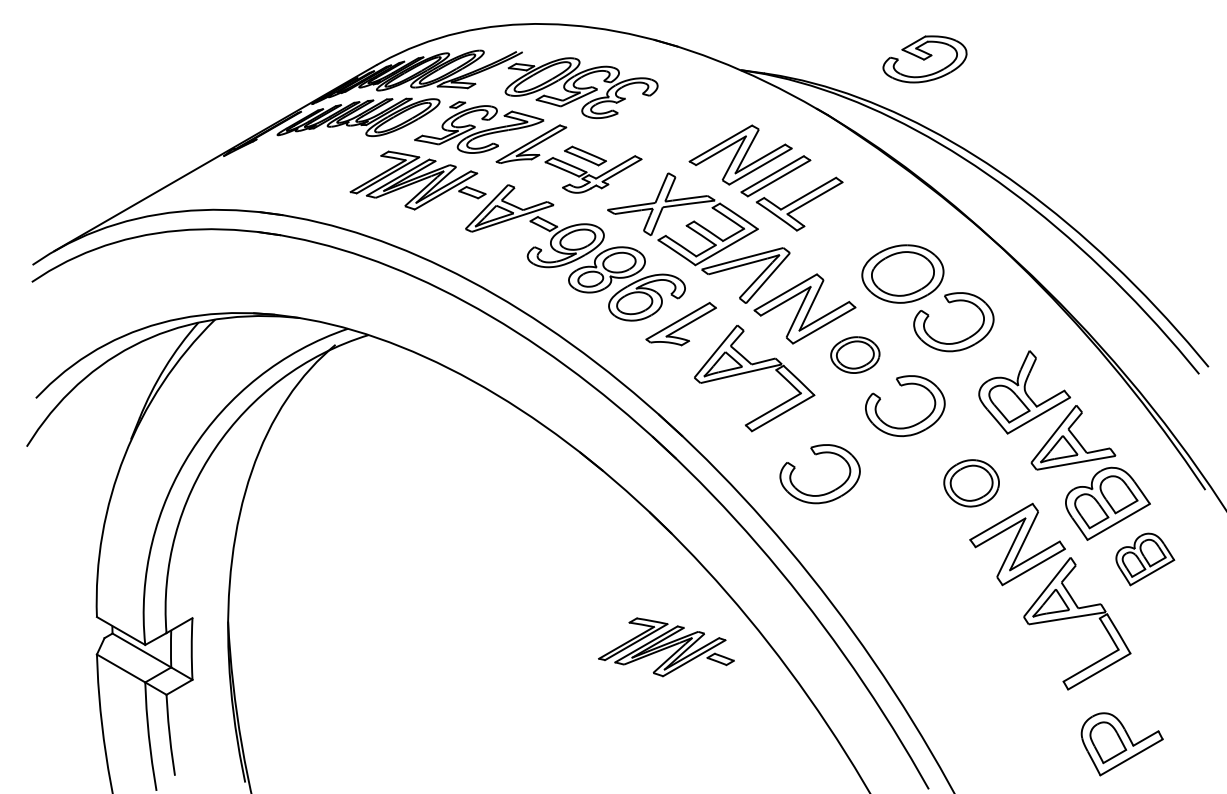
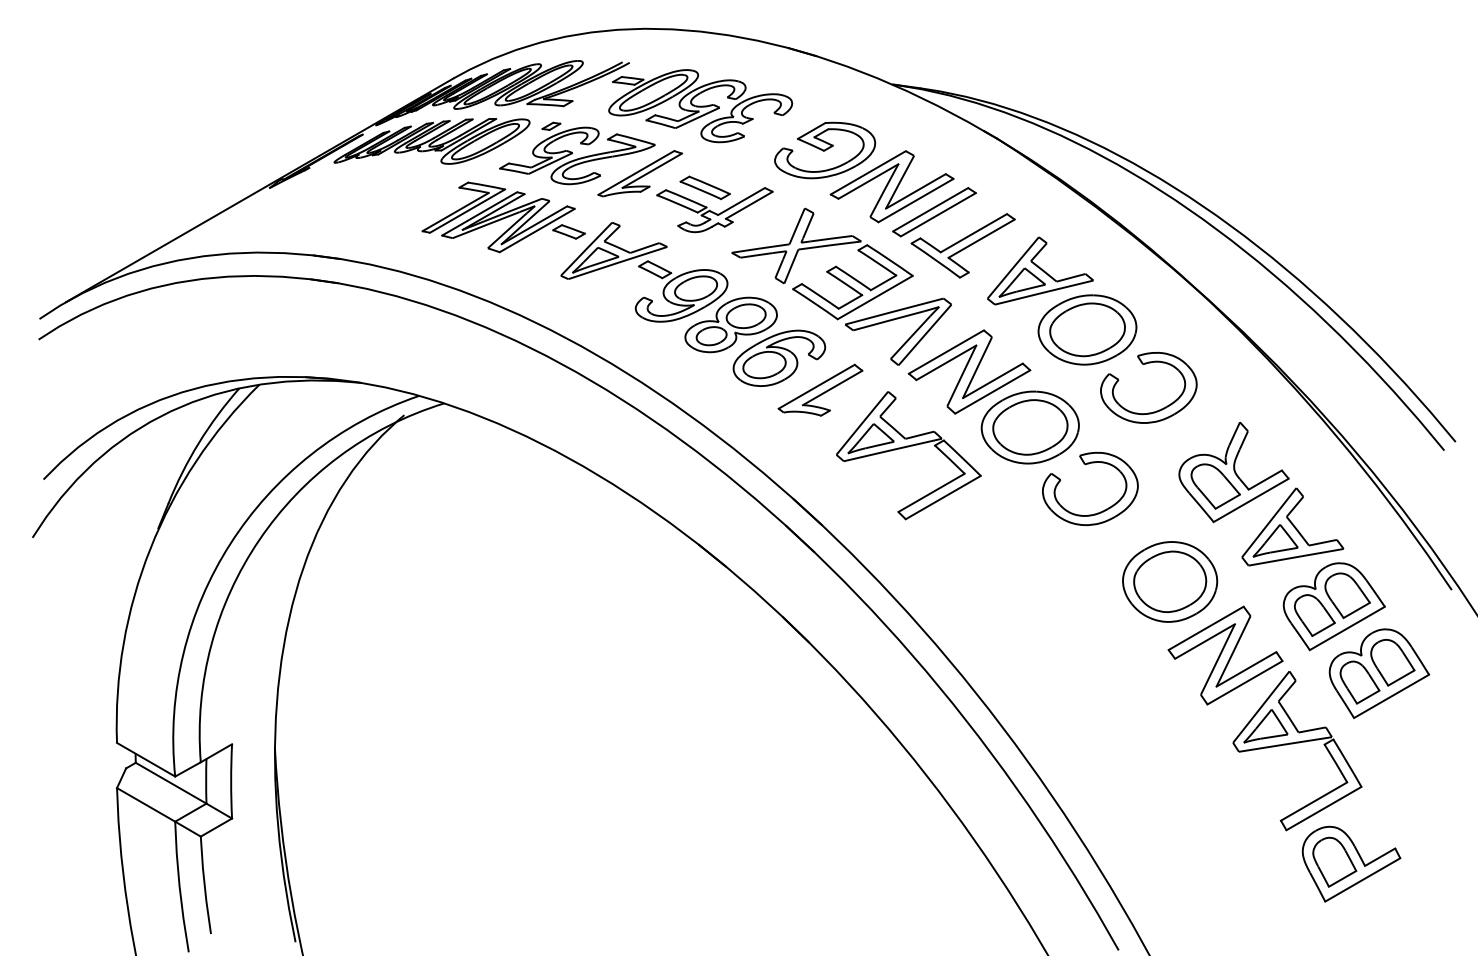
part: (925, 59) -> (825, 150), moved
part: (863, 224) -> (1040, 270), added
part: (854, 355) -> (1029, 427), size x1.67
part: (818, 454) -> (985, 547), removed
part: (971, 482) -> (1170, 581), size x1.43
part: (1144, 559) -> (1378, 673), size x1.43
part: (666, 647) -> (802, 779), removed
part: (1122, 743) -> (1351, 863), moved

